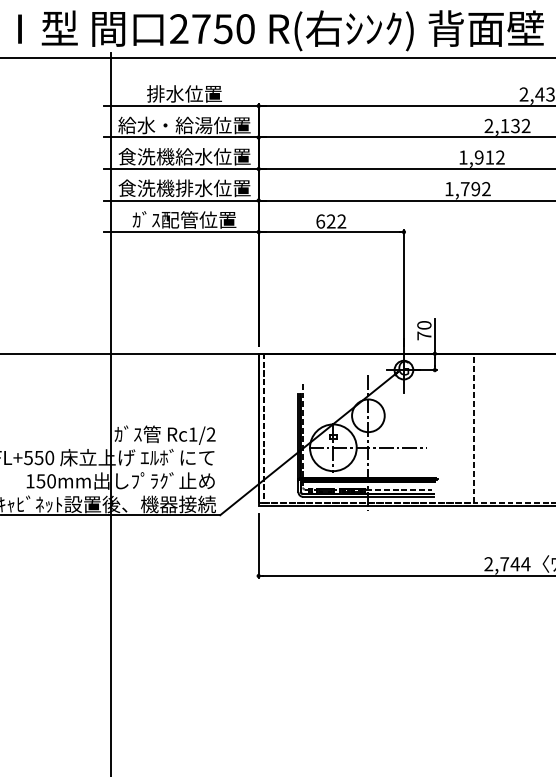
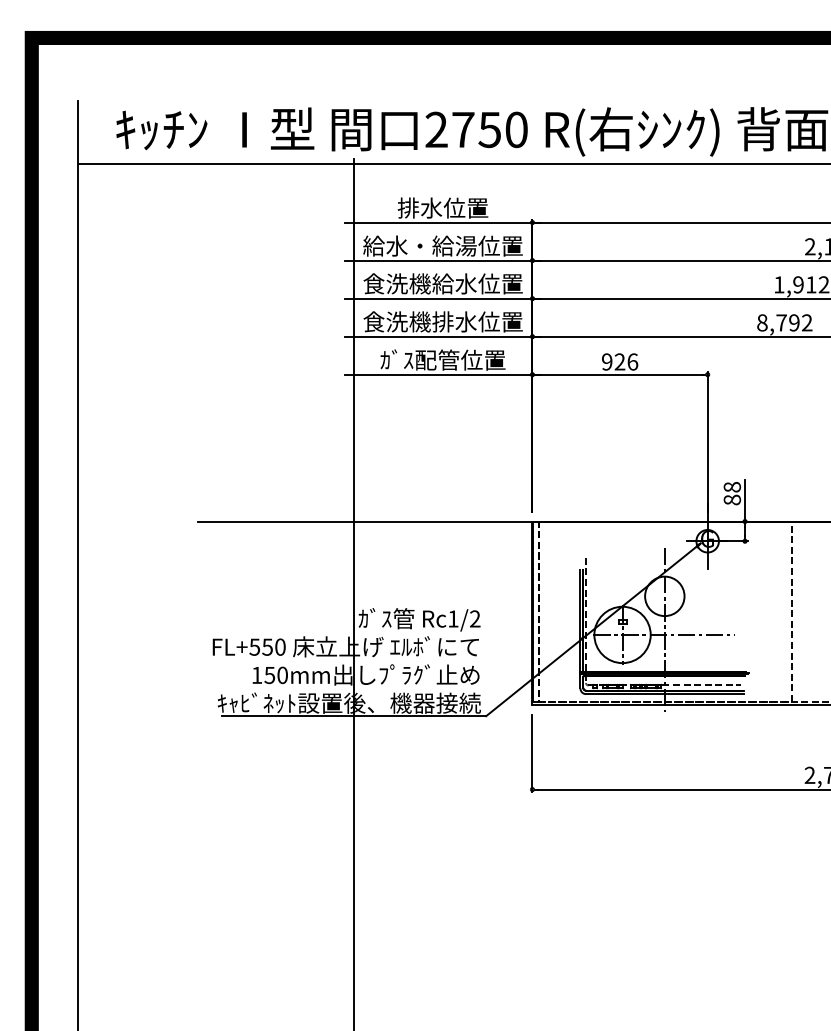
text: (449, 188) -> (762, 322), 1,792 -> 8,792
text: (331, 221) -> (620, 361), 622 -> 926
text: (423, 330) -> (731, 493), 70 -> 88

